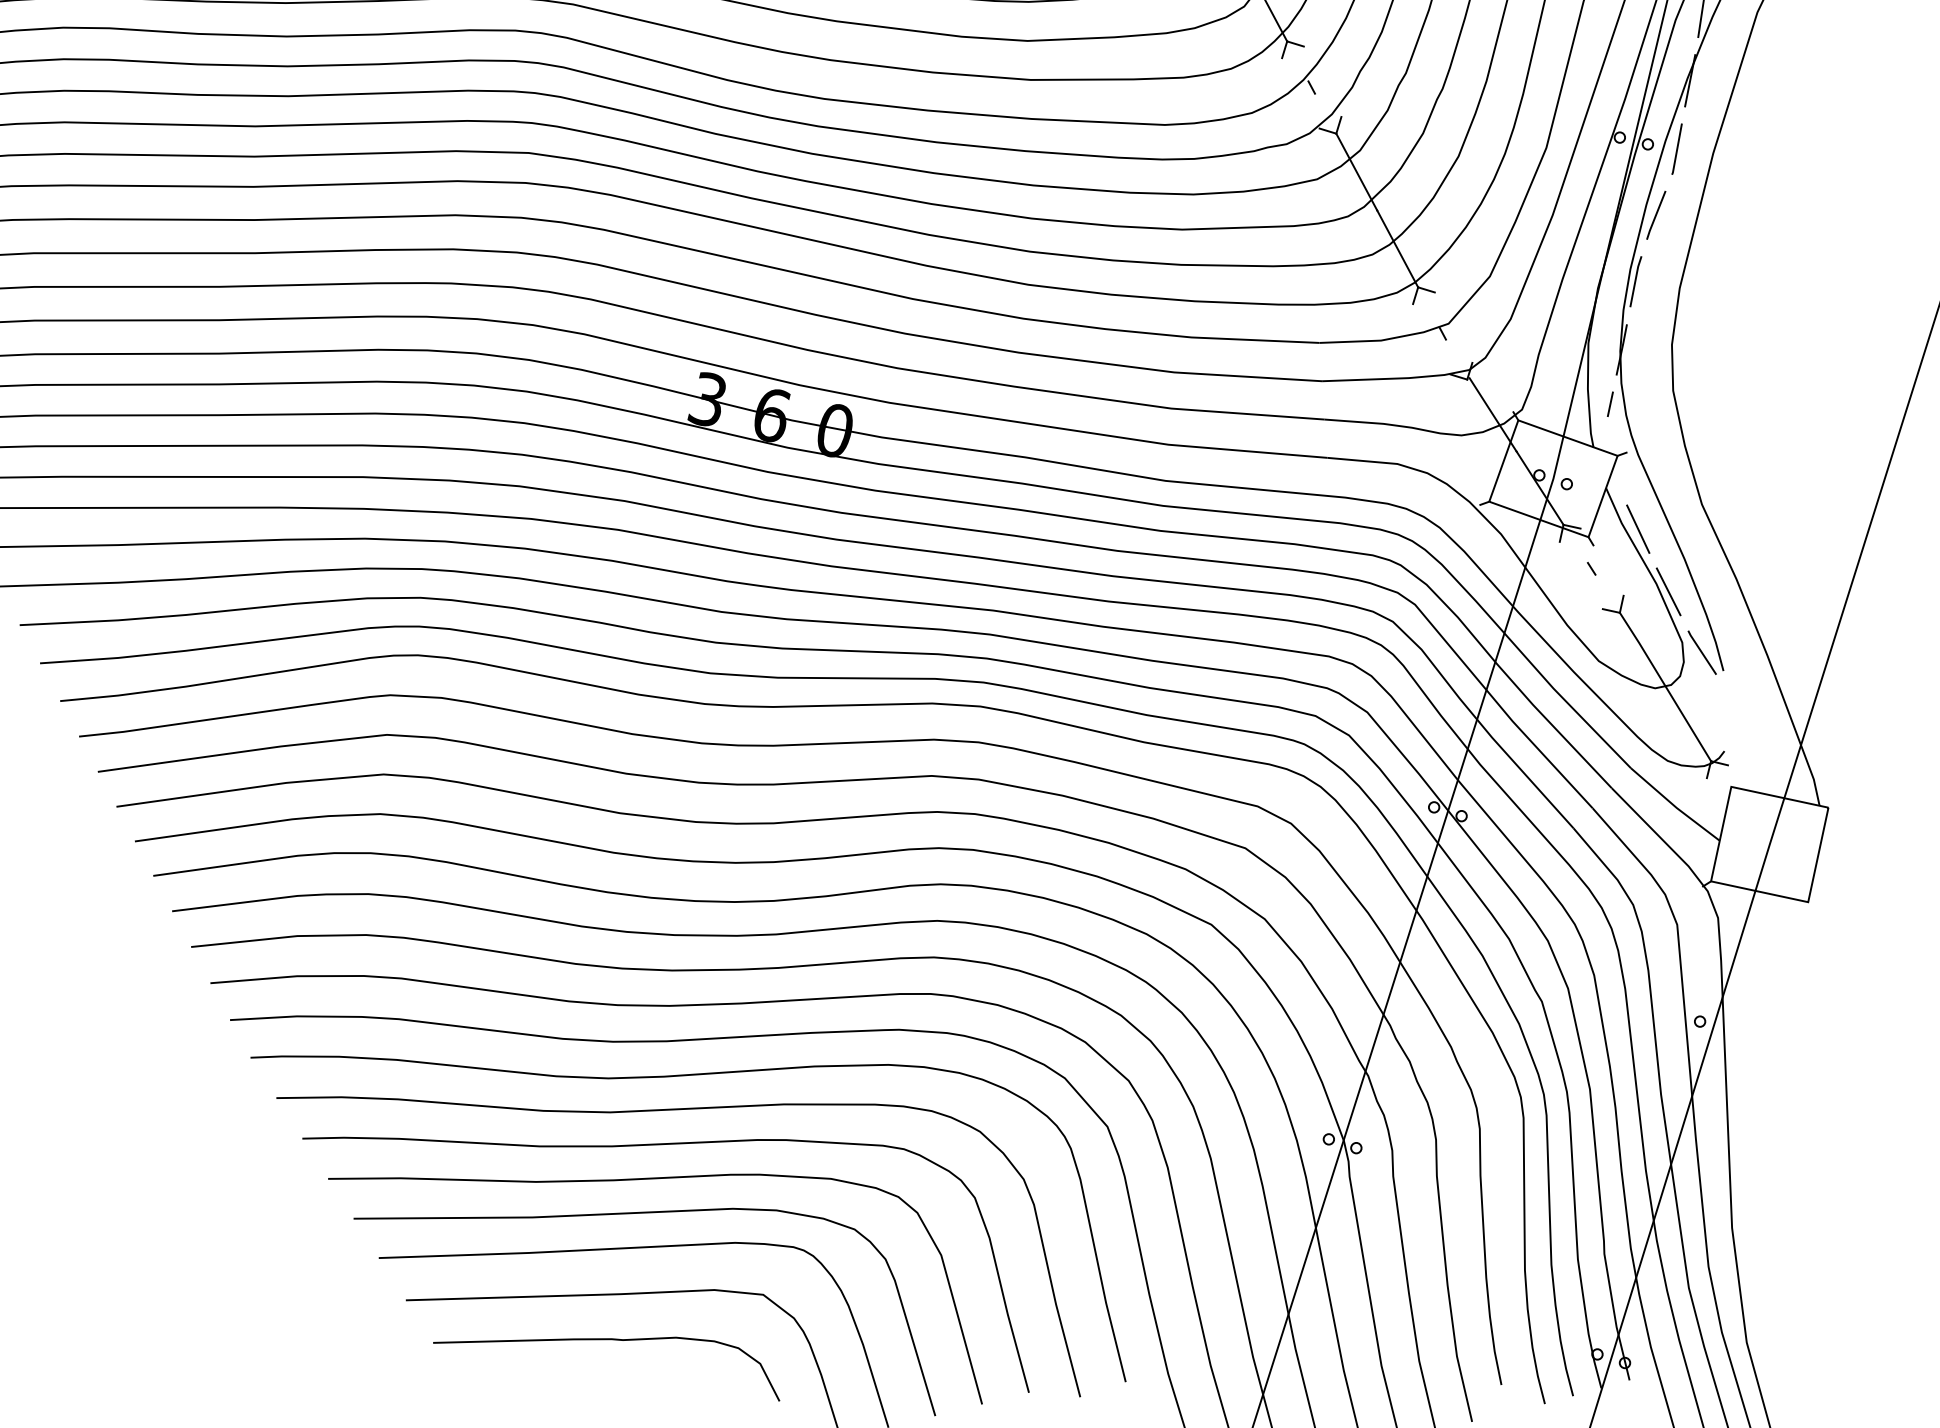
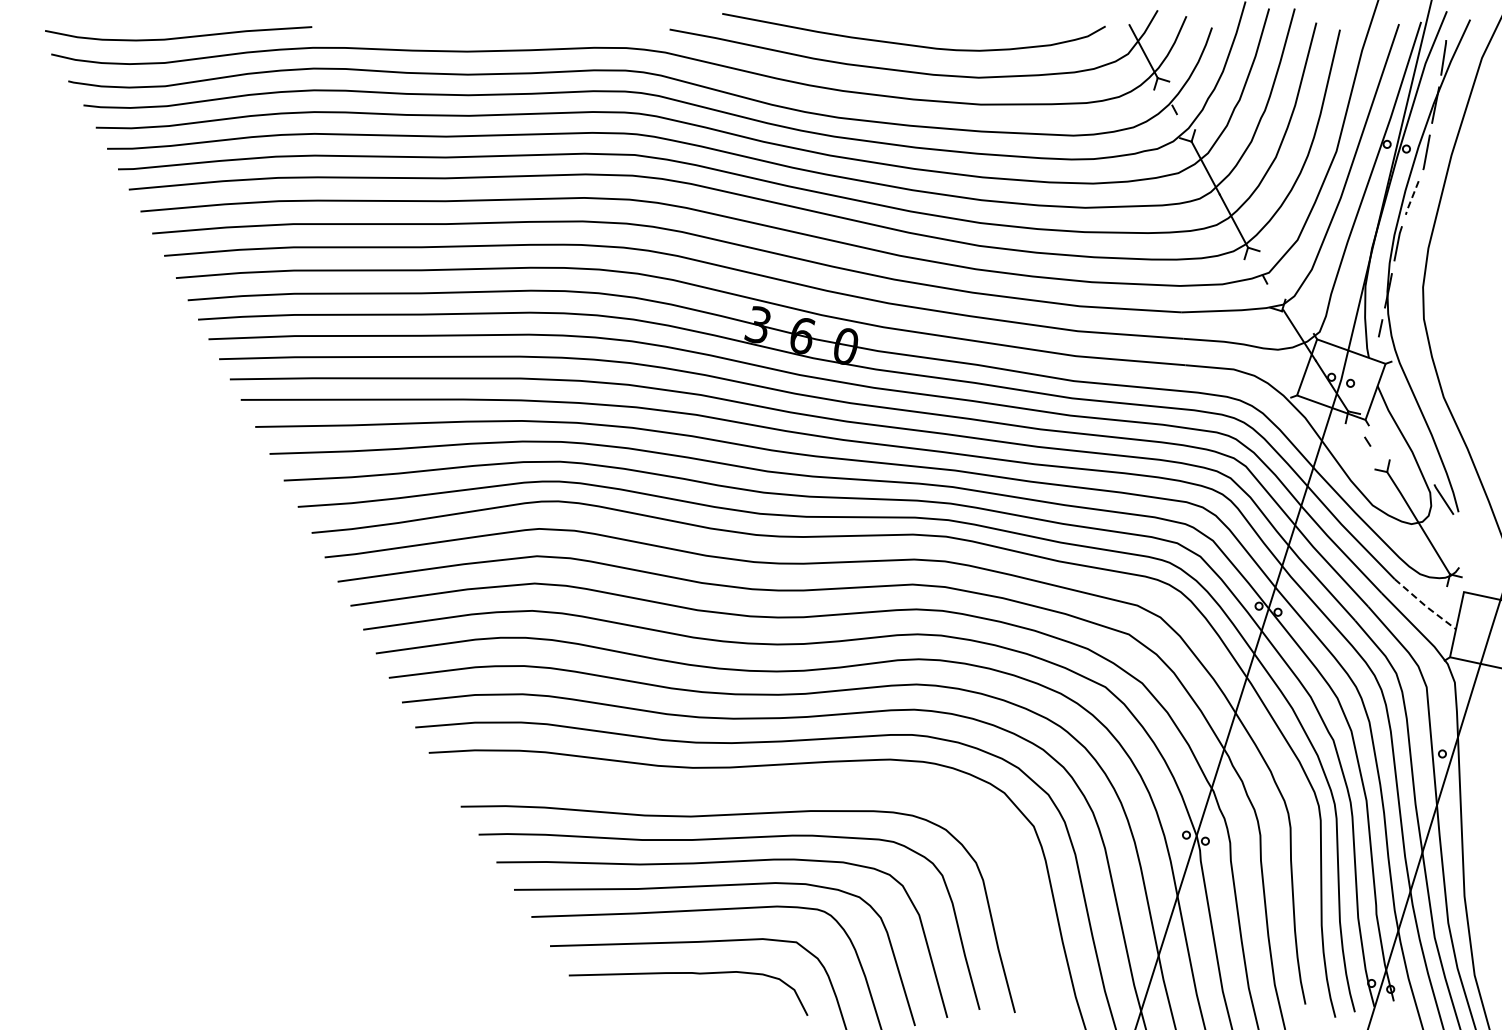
line: (1655, 216) -> (1411, 198), solid -> dashed
line: (1637, 529) -> (1399, 414), removed
line: (1668, 591) -> (1420, 457), removed
line: (1675, 807) -> (1425, 606), solid -> dashed
curve: (680, 1077) -> (739, 792), removed

